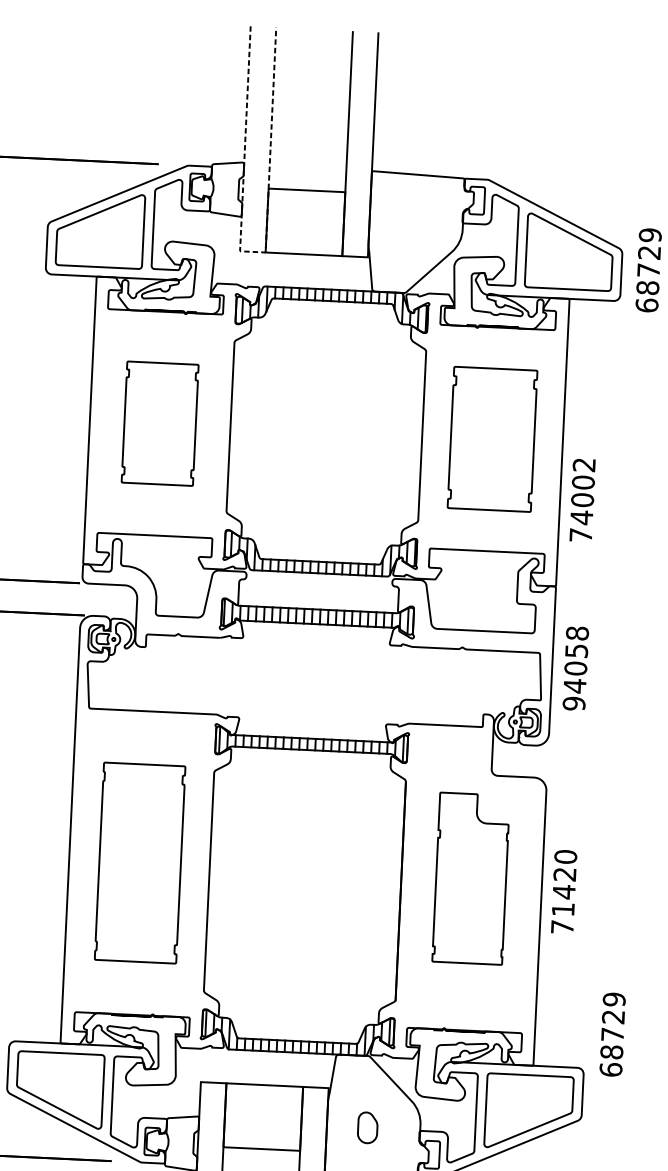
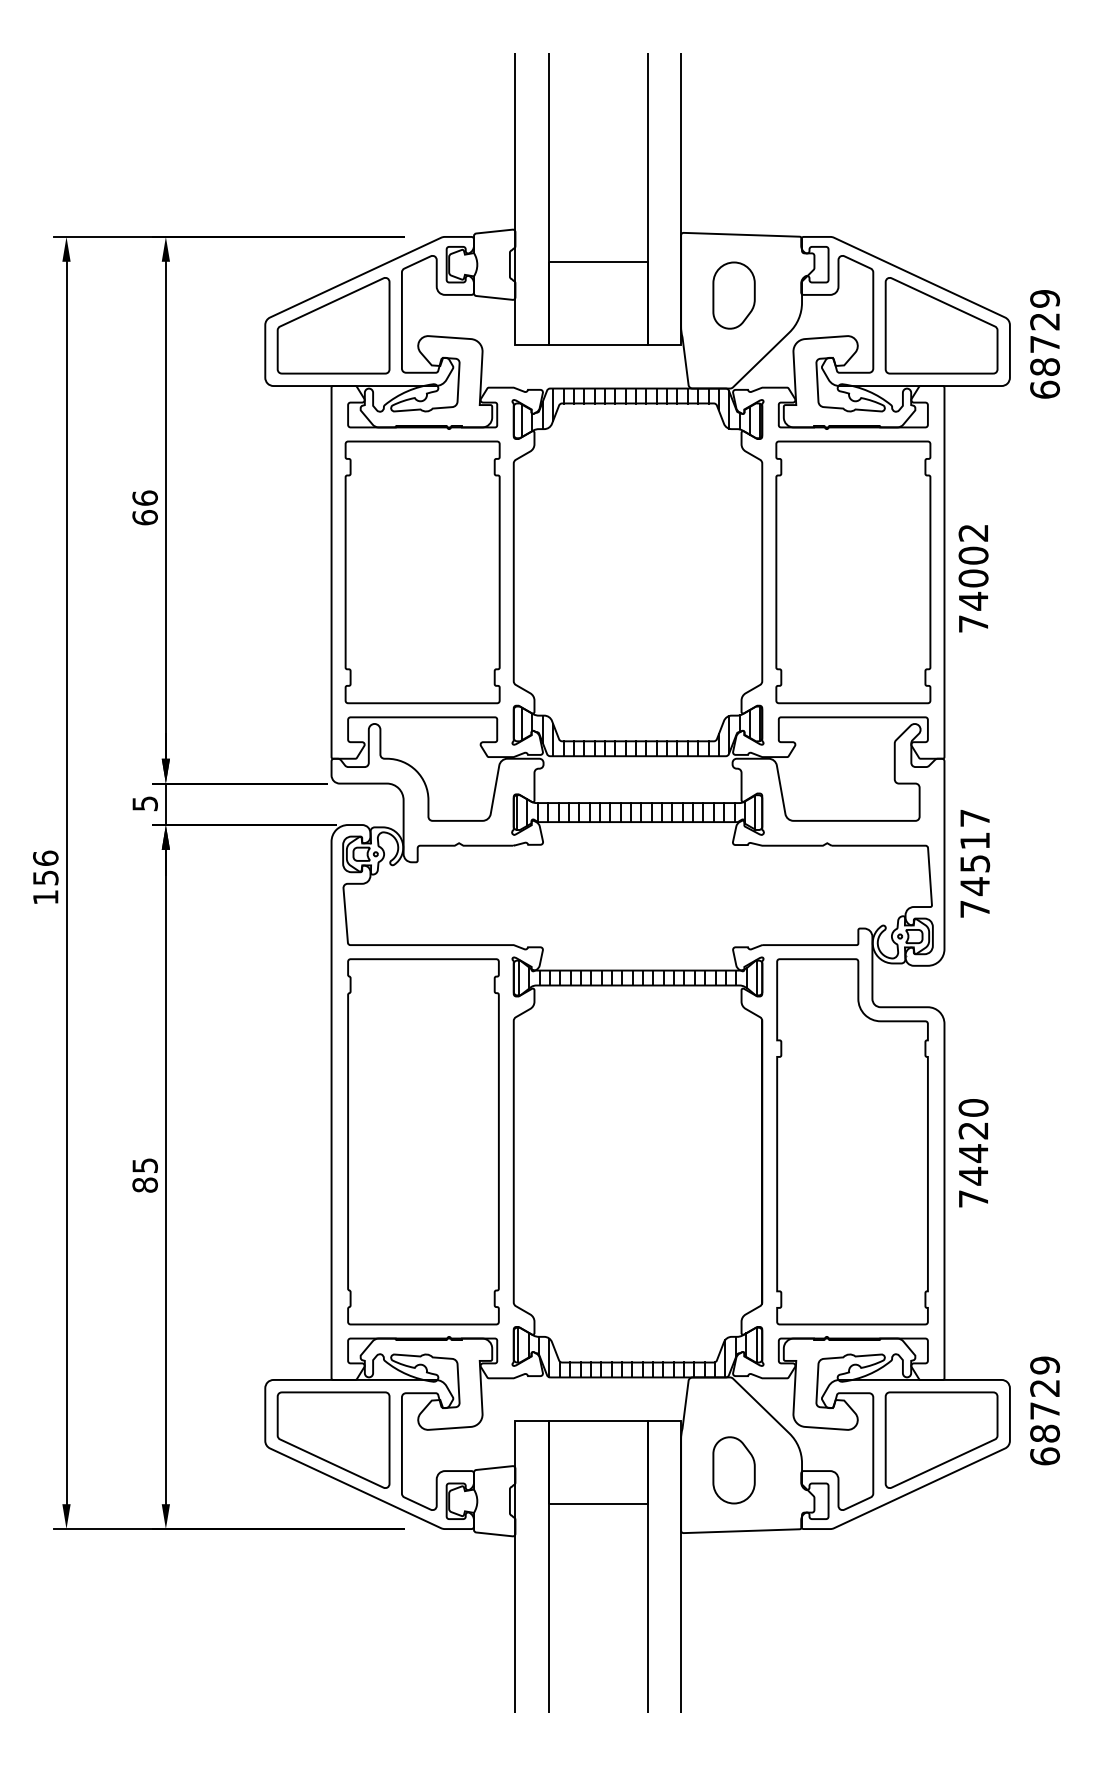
part: (410, 221) -> (733, 295), added
line: (252, 251) -> (531, 344), dashed -> solid
part: (160, 423) -> (422, 572), size x1.67
part: (492, 439) -> (853, 572), size x1.43
text: (582, 500) -> (973, 578), moved
text: (576, 668) -> (975, 863), 94058 -> 74517
part: (140, 862) -> (423, 1141), size x1.43
part: (471, 878) -> (852, 1141), size x1.67
text: (563, 909) -> (973, 1175), 71420 -> 74420
text: (612, 1034) -> (1044, 1410), moved
part: (367, 1127) -> (733, 1470), size x1.67

